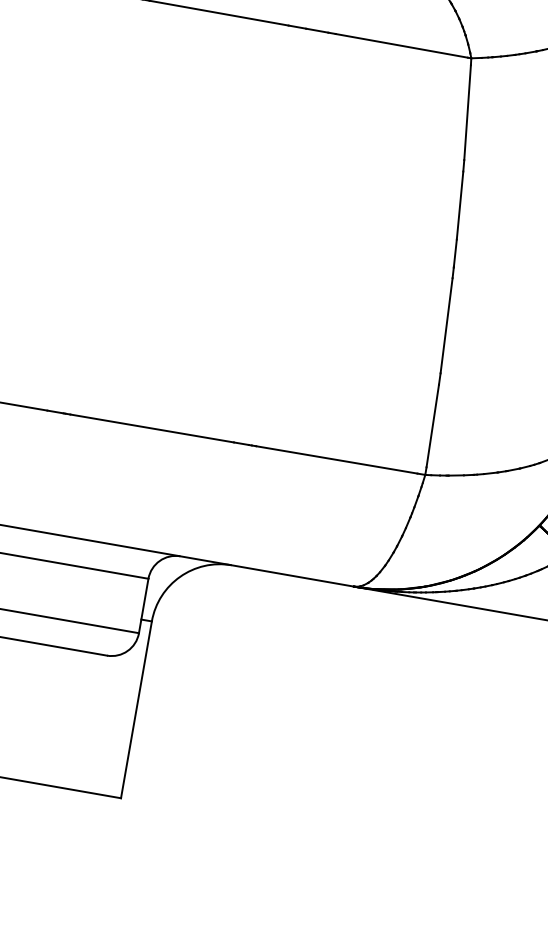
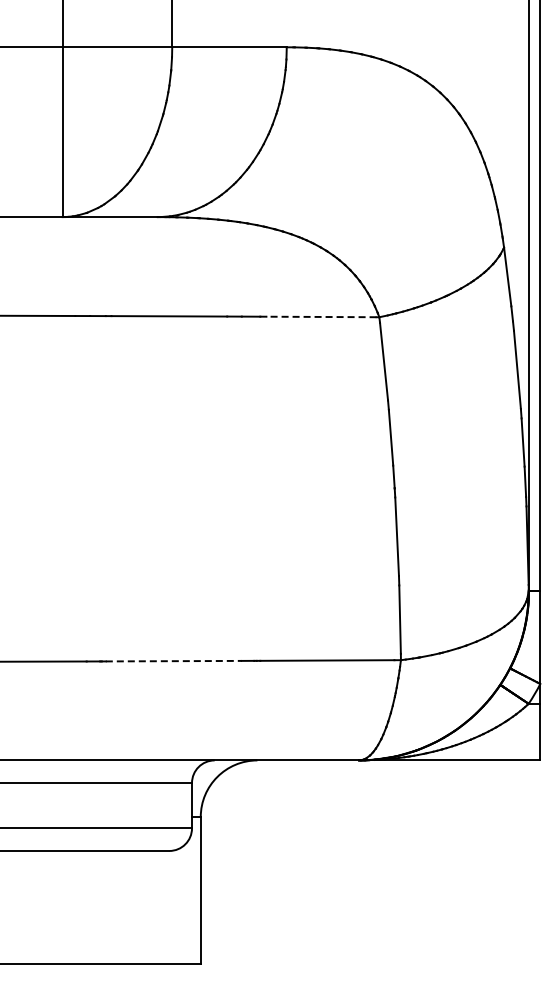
line: (401, 45) -> (321, 316), solid -> dashed
line: (152, 429) -> (174, 661), solid -> dashed

